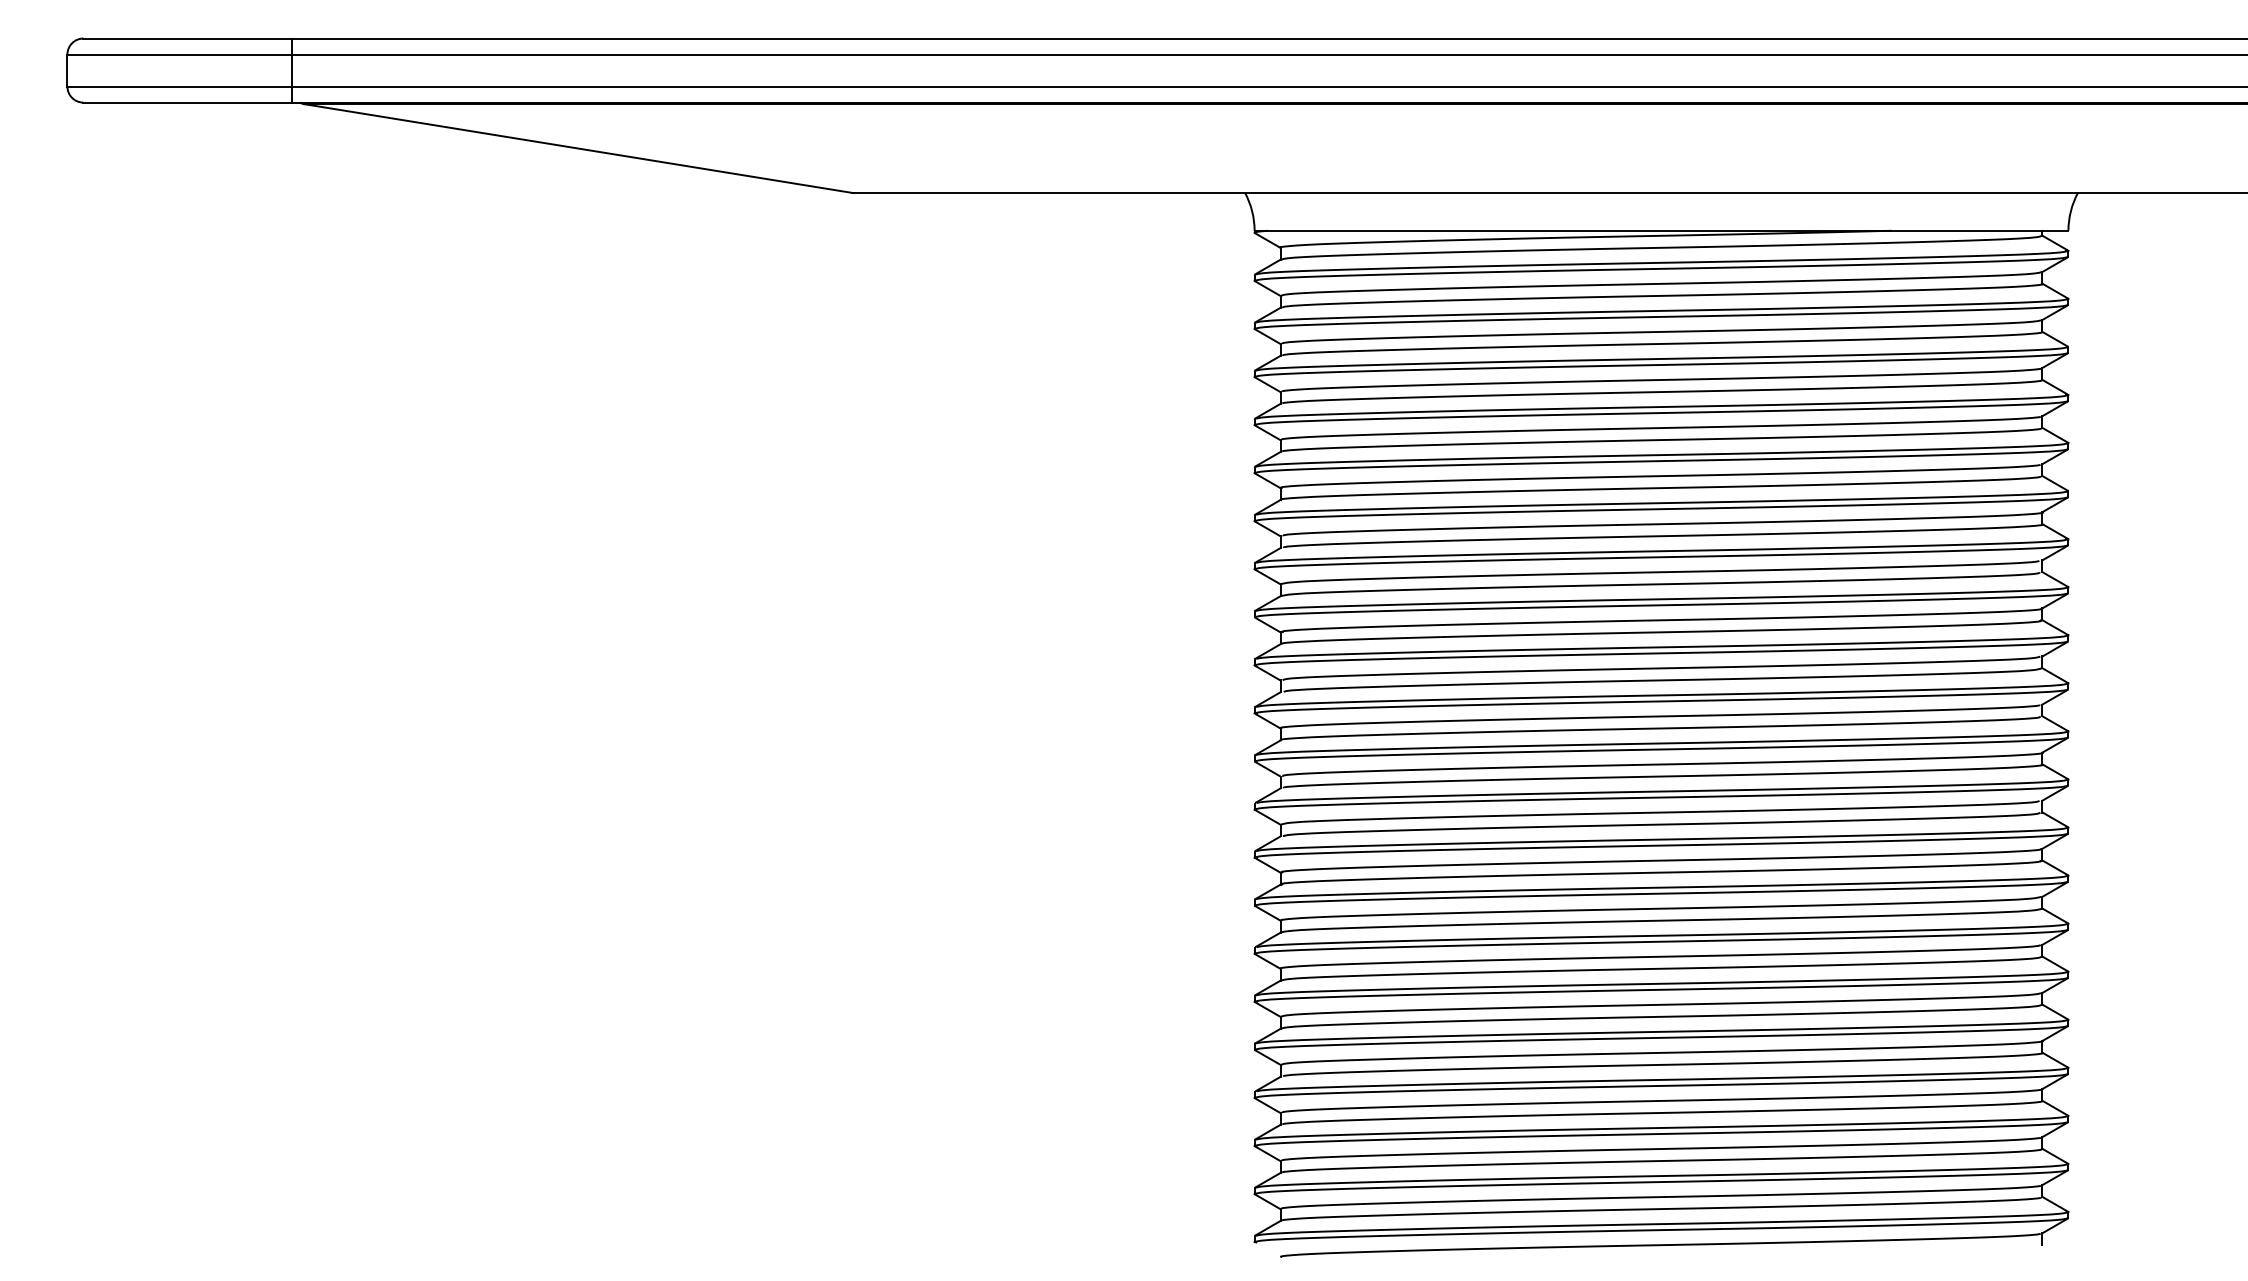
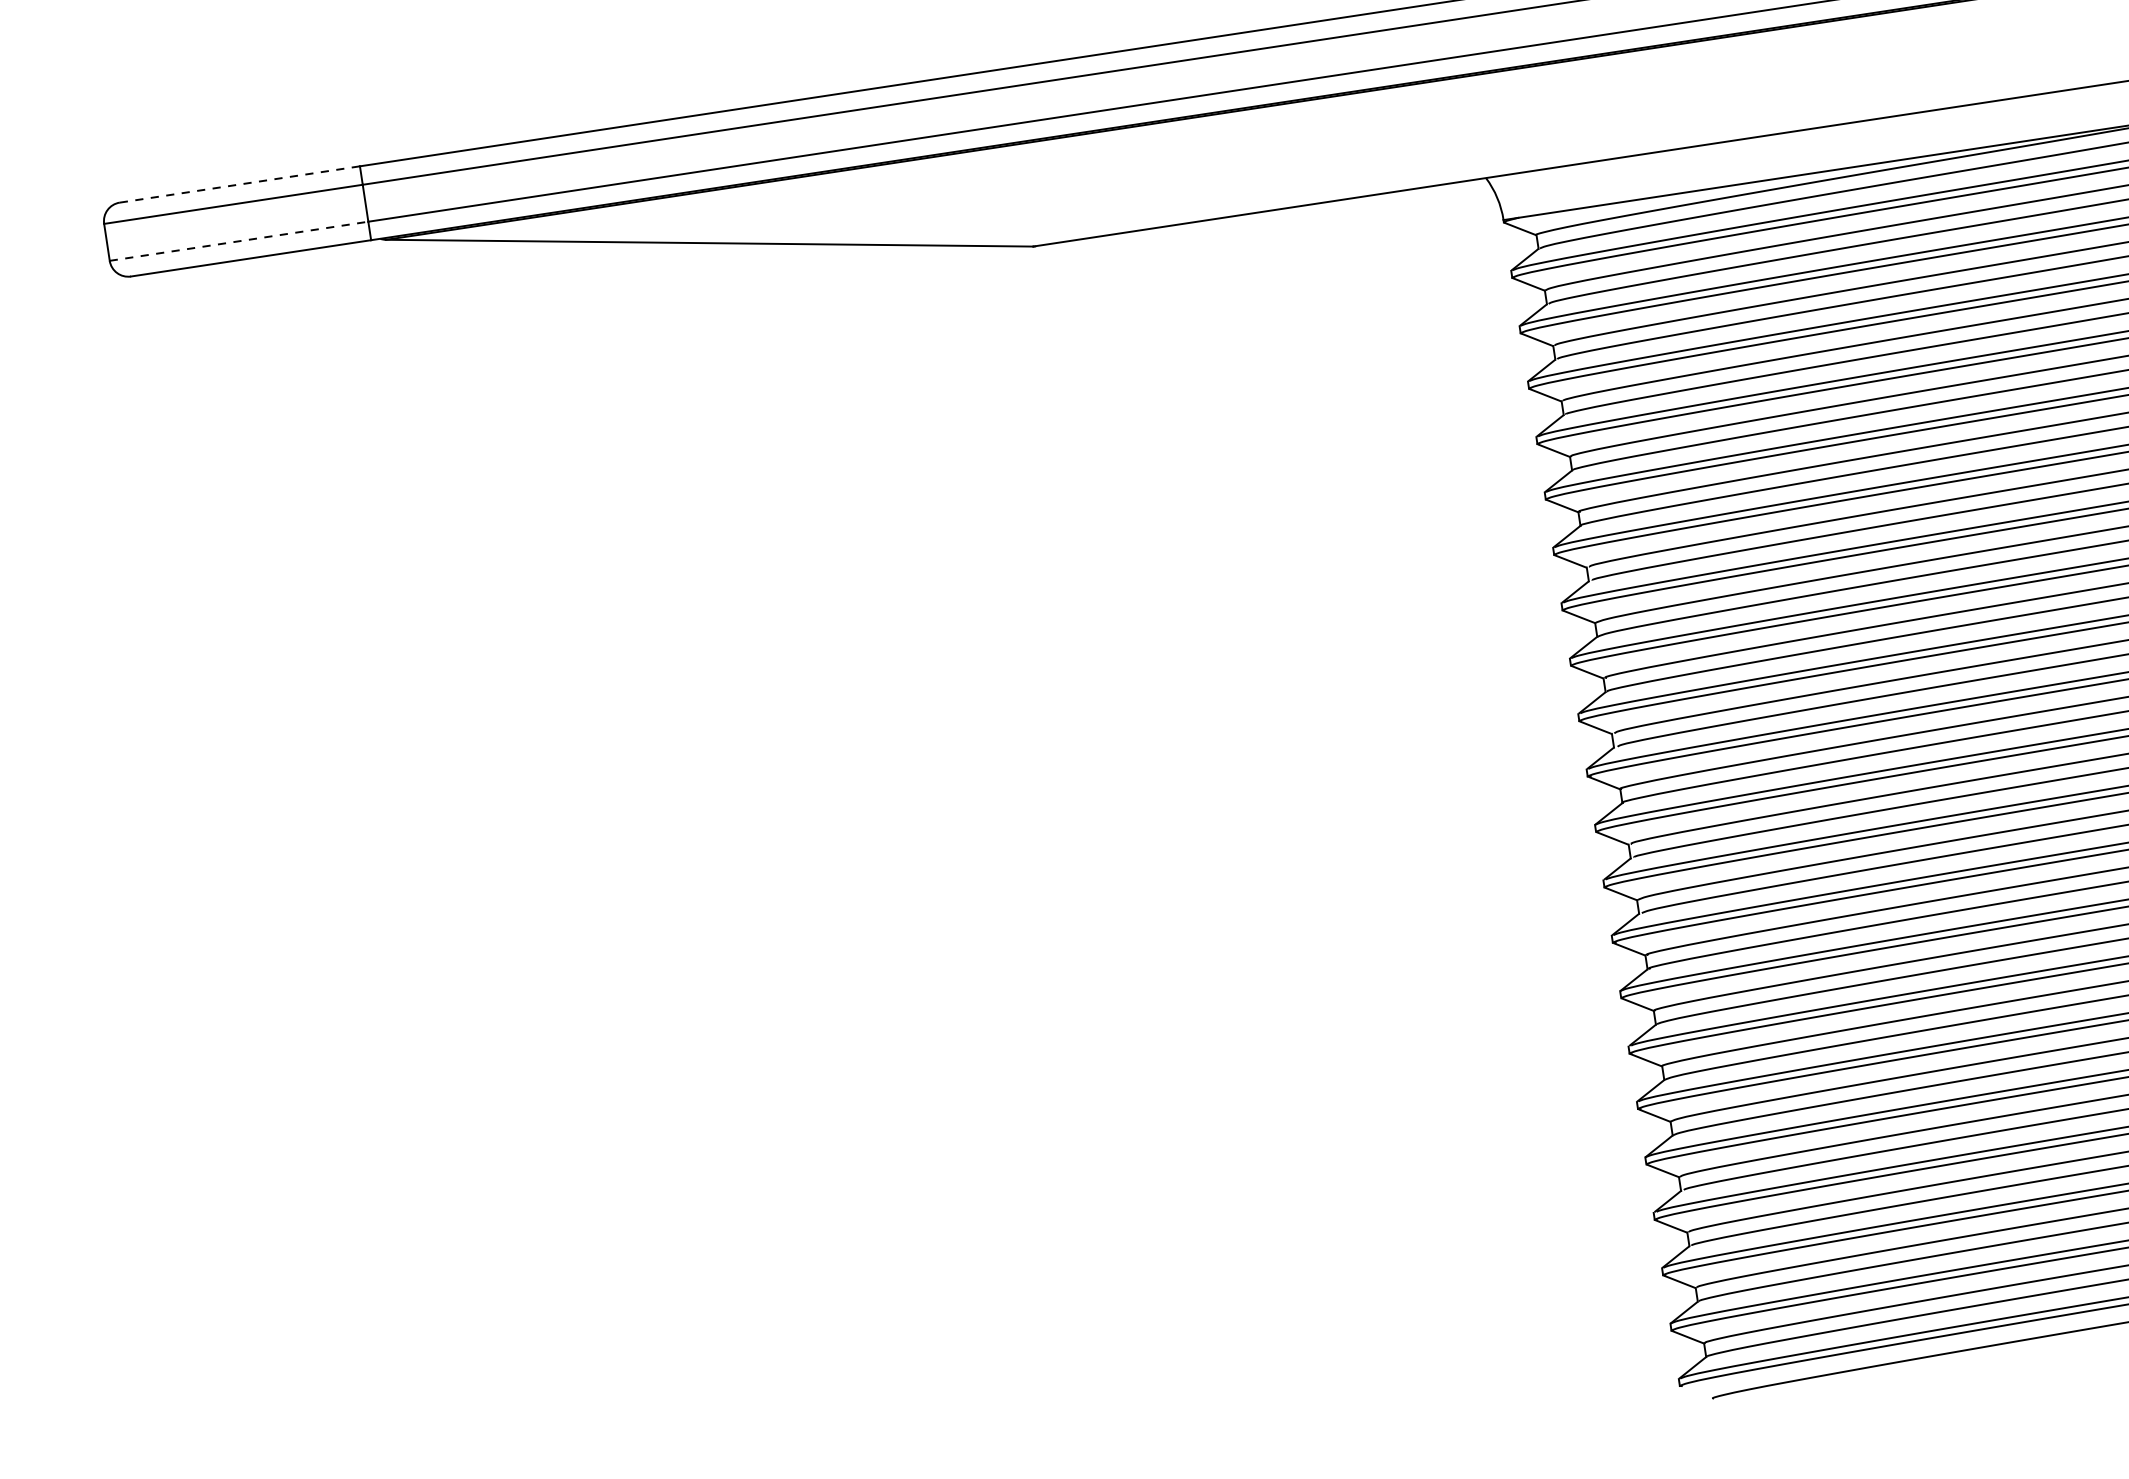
line: (188, 38) -> (240, 184), solid -> dashed
line: (180, 86) -> (240, 241), solid -> dashed

